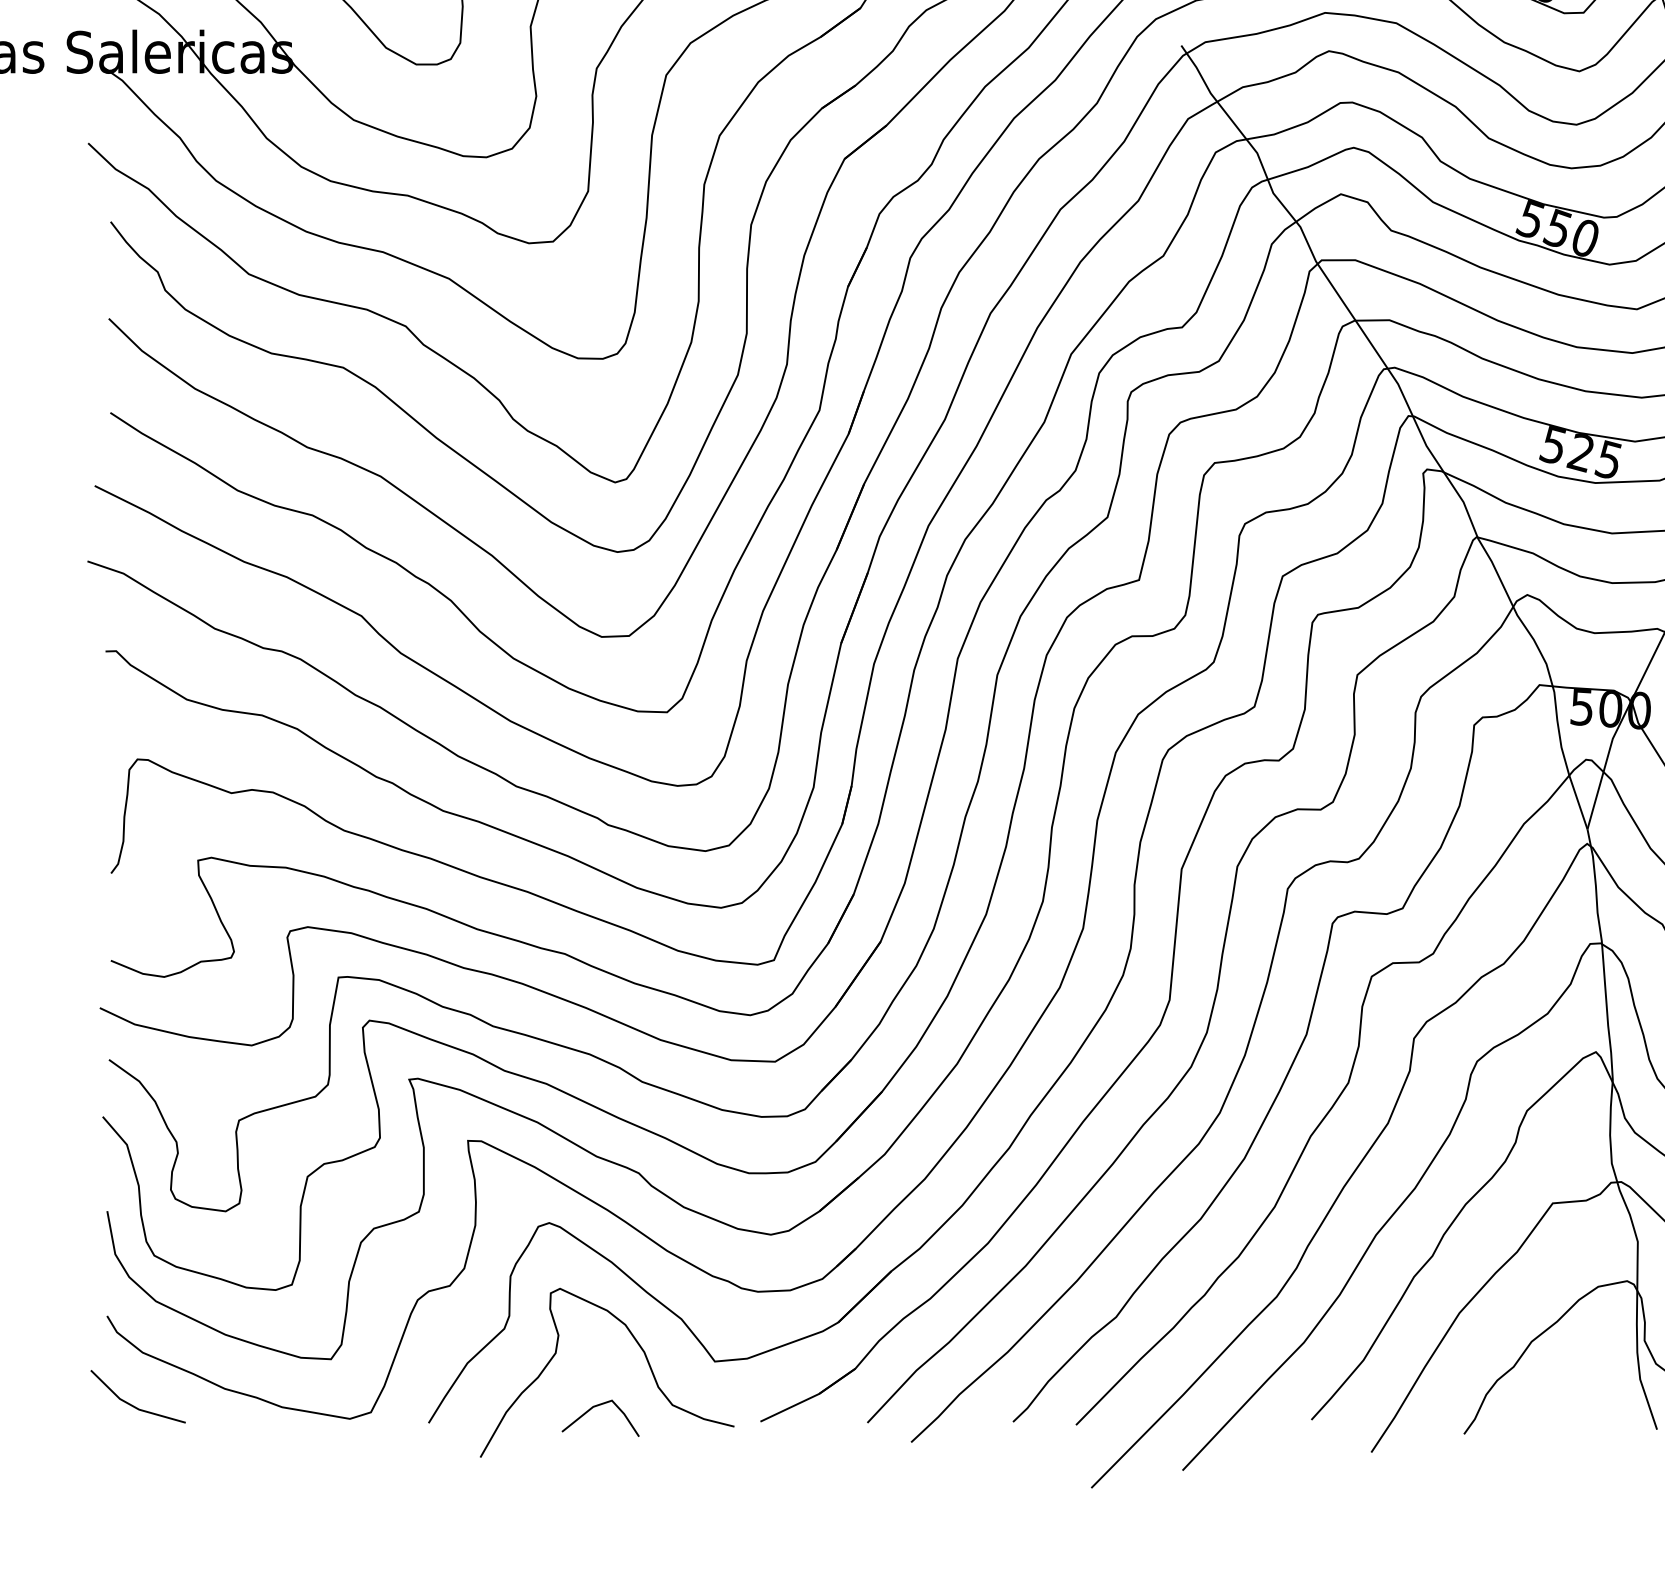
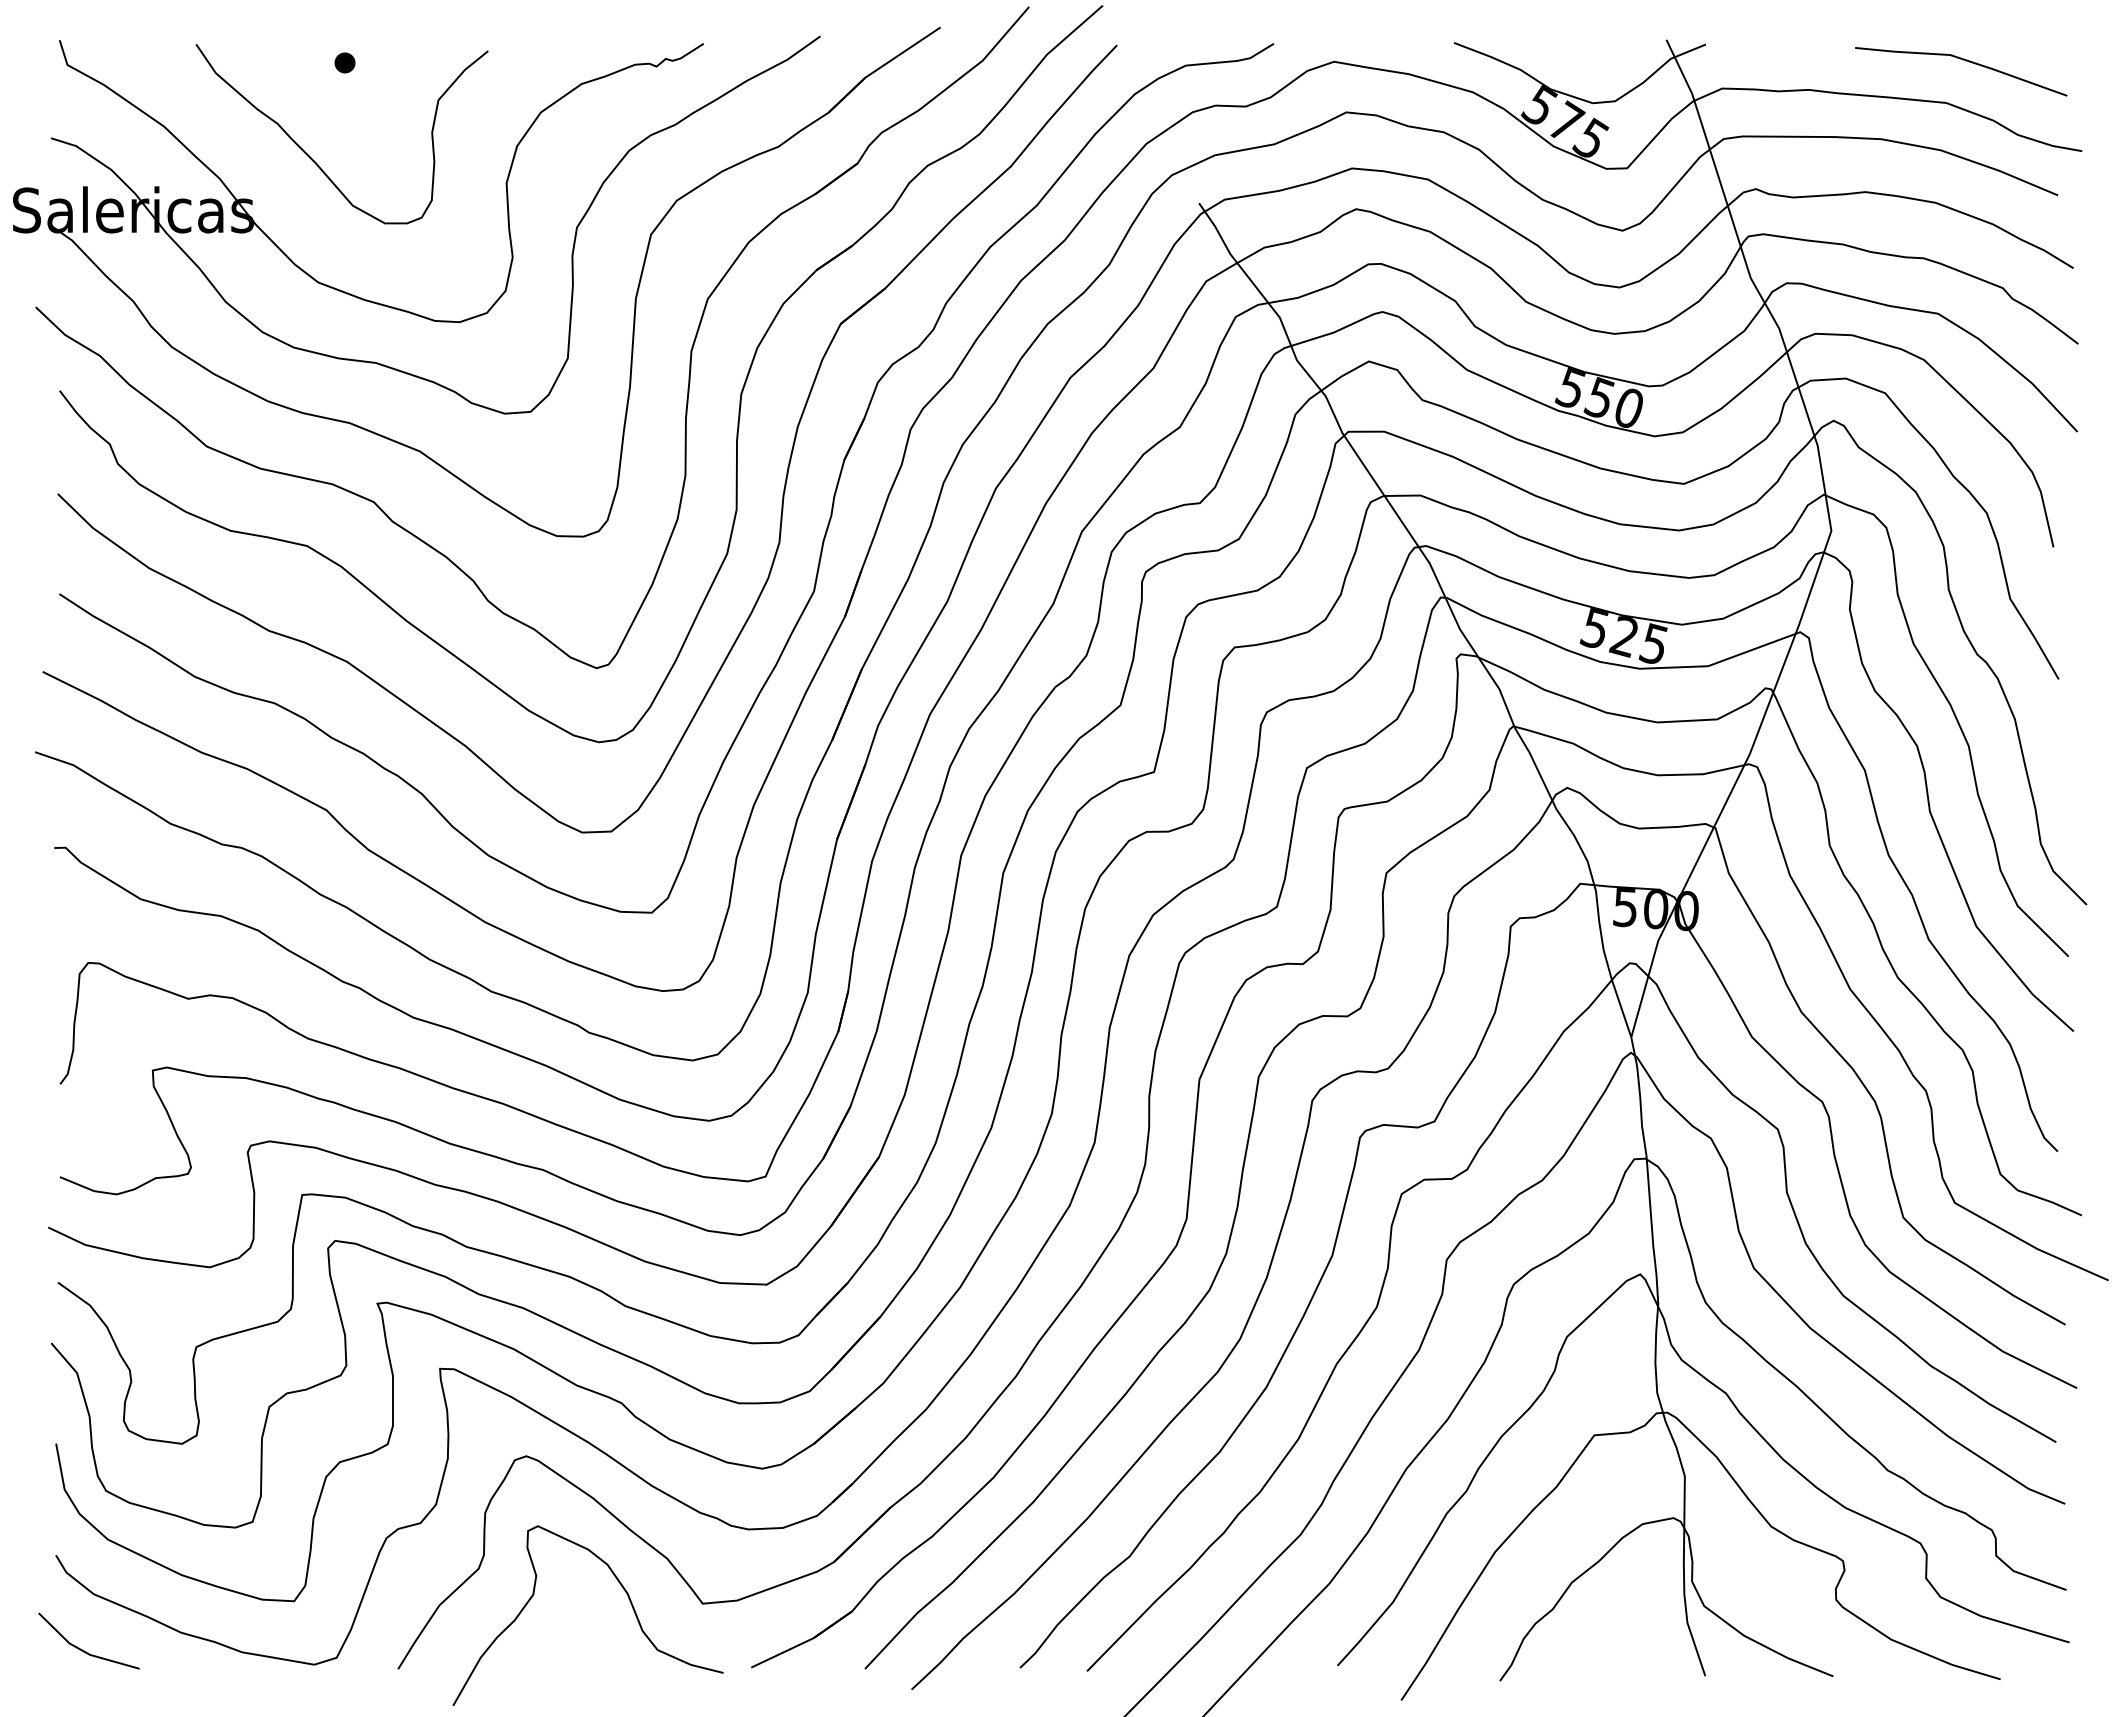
line: (595, 1407) -> (575, 1652), removed

